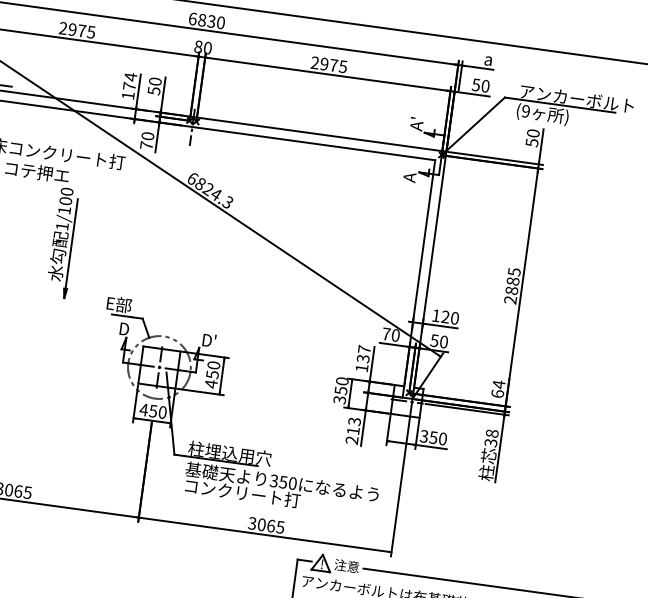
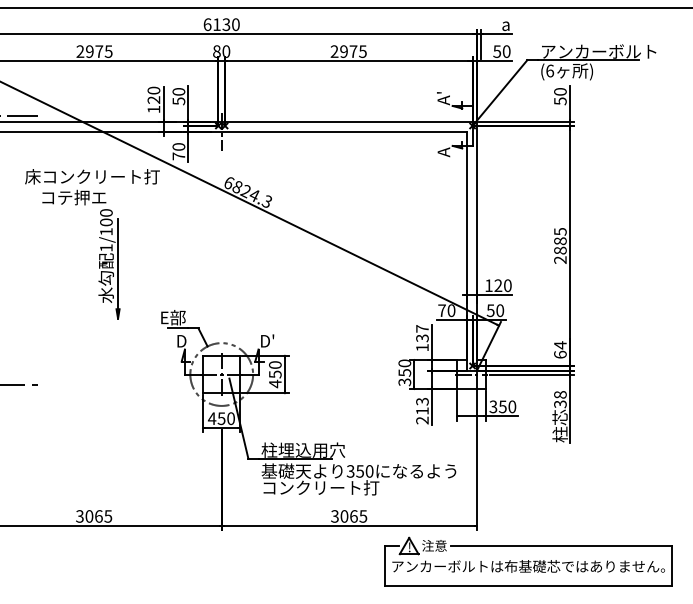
text: (201, 20) -> (216, 24), 6830 -> 6130
text: (129, 80) -> (153, 94), 174 -> 120
text: (526, 110) -> (550, 70), (9 -> (6

